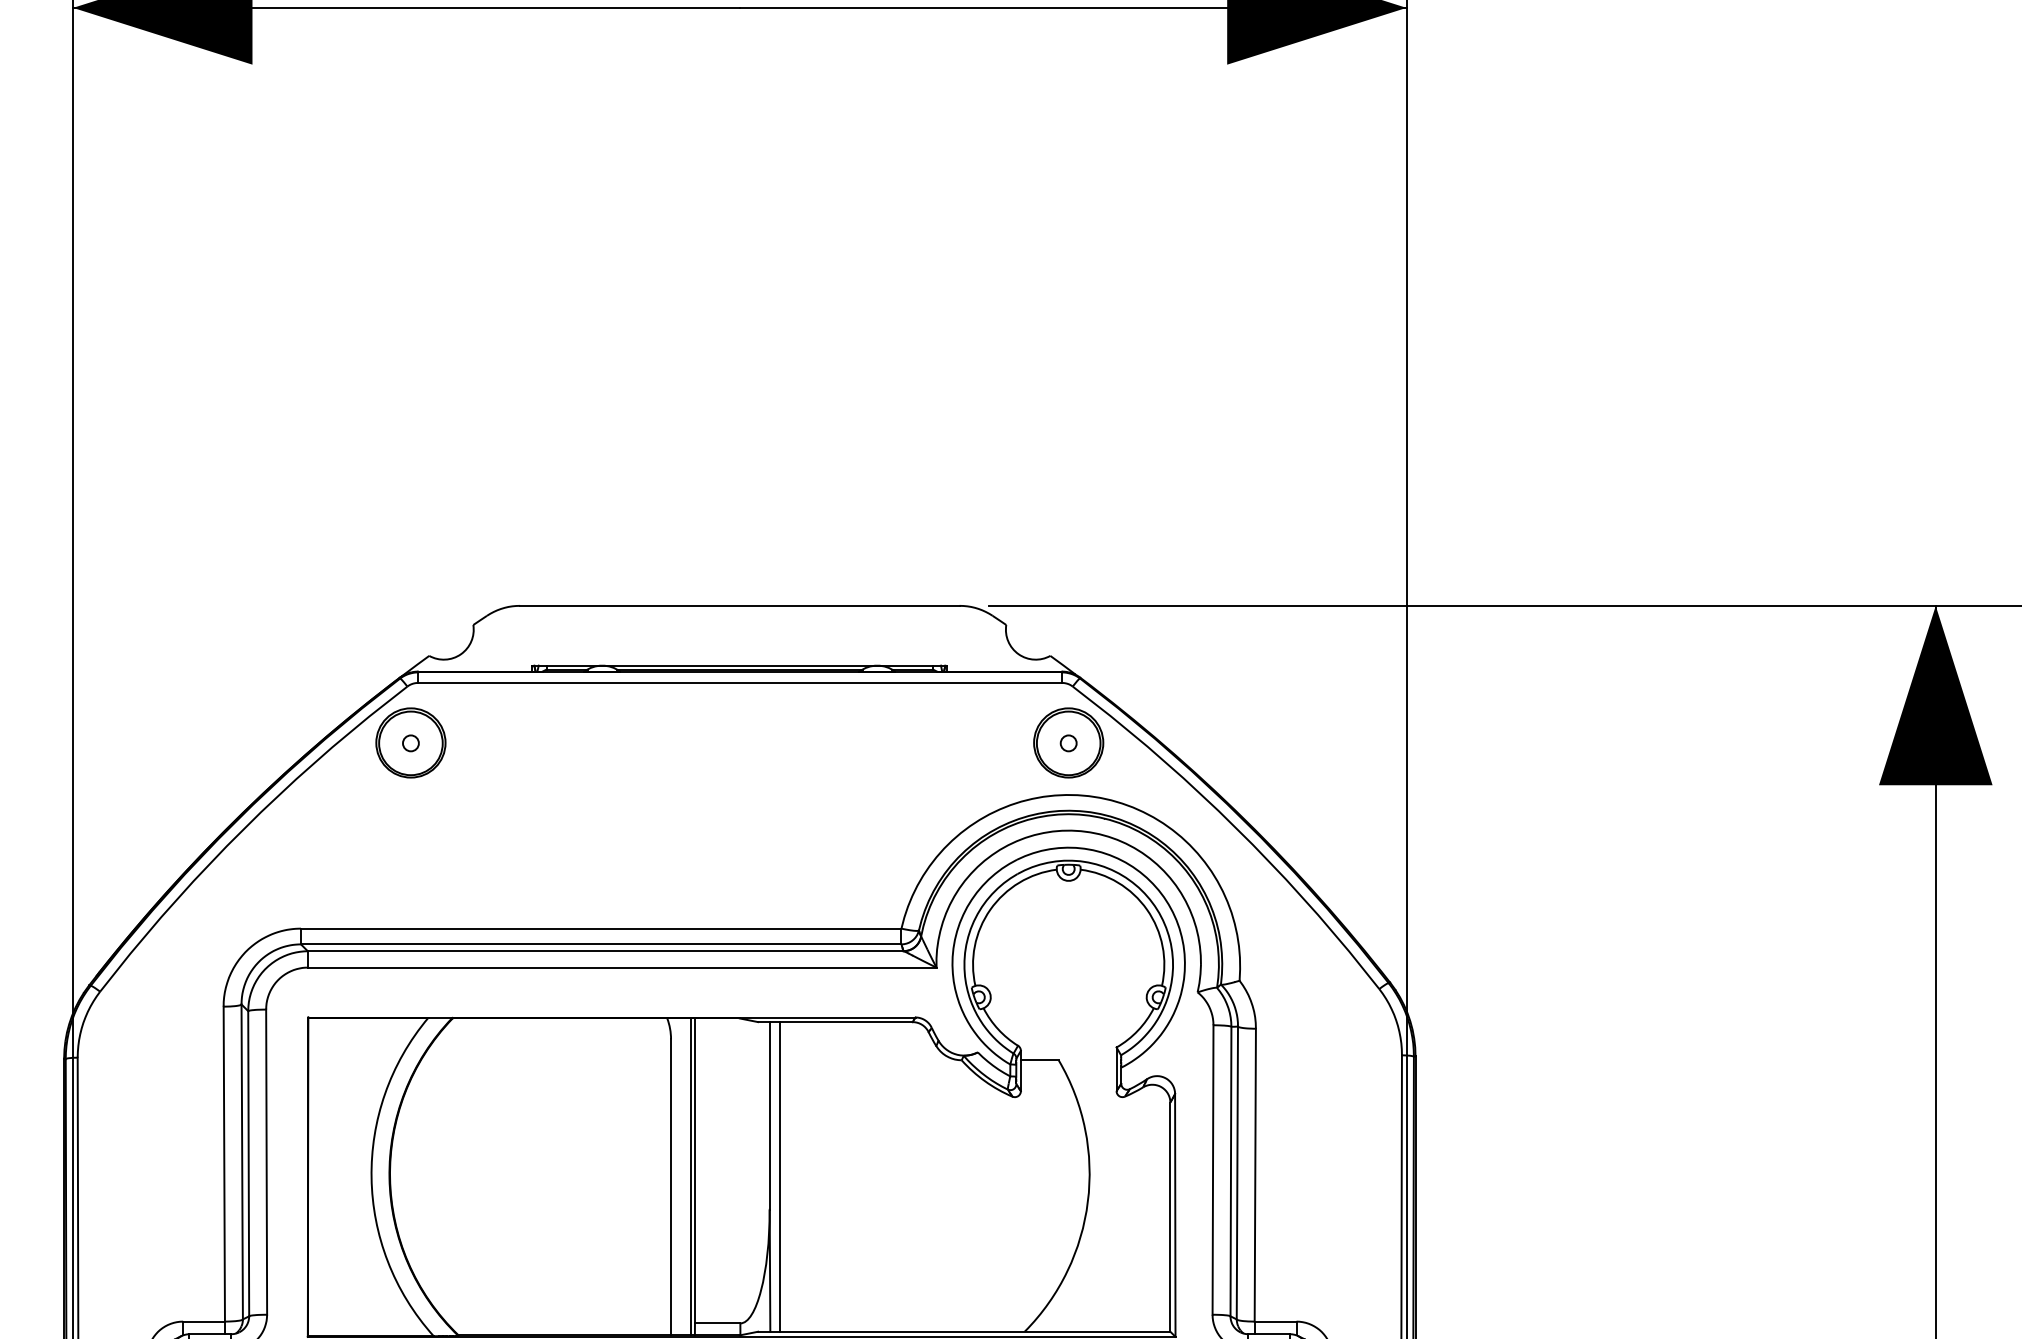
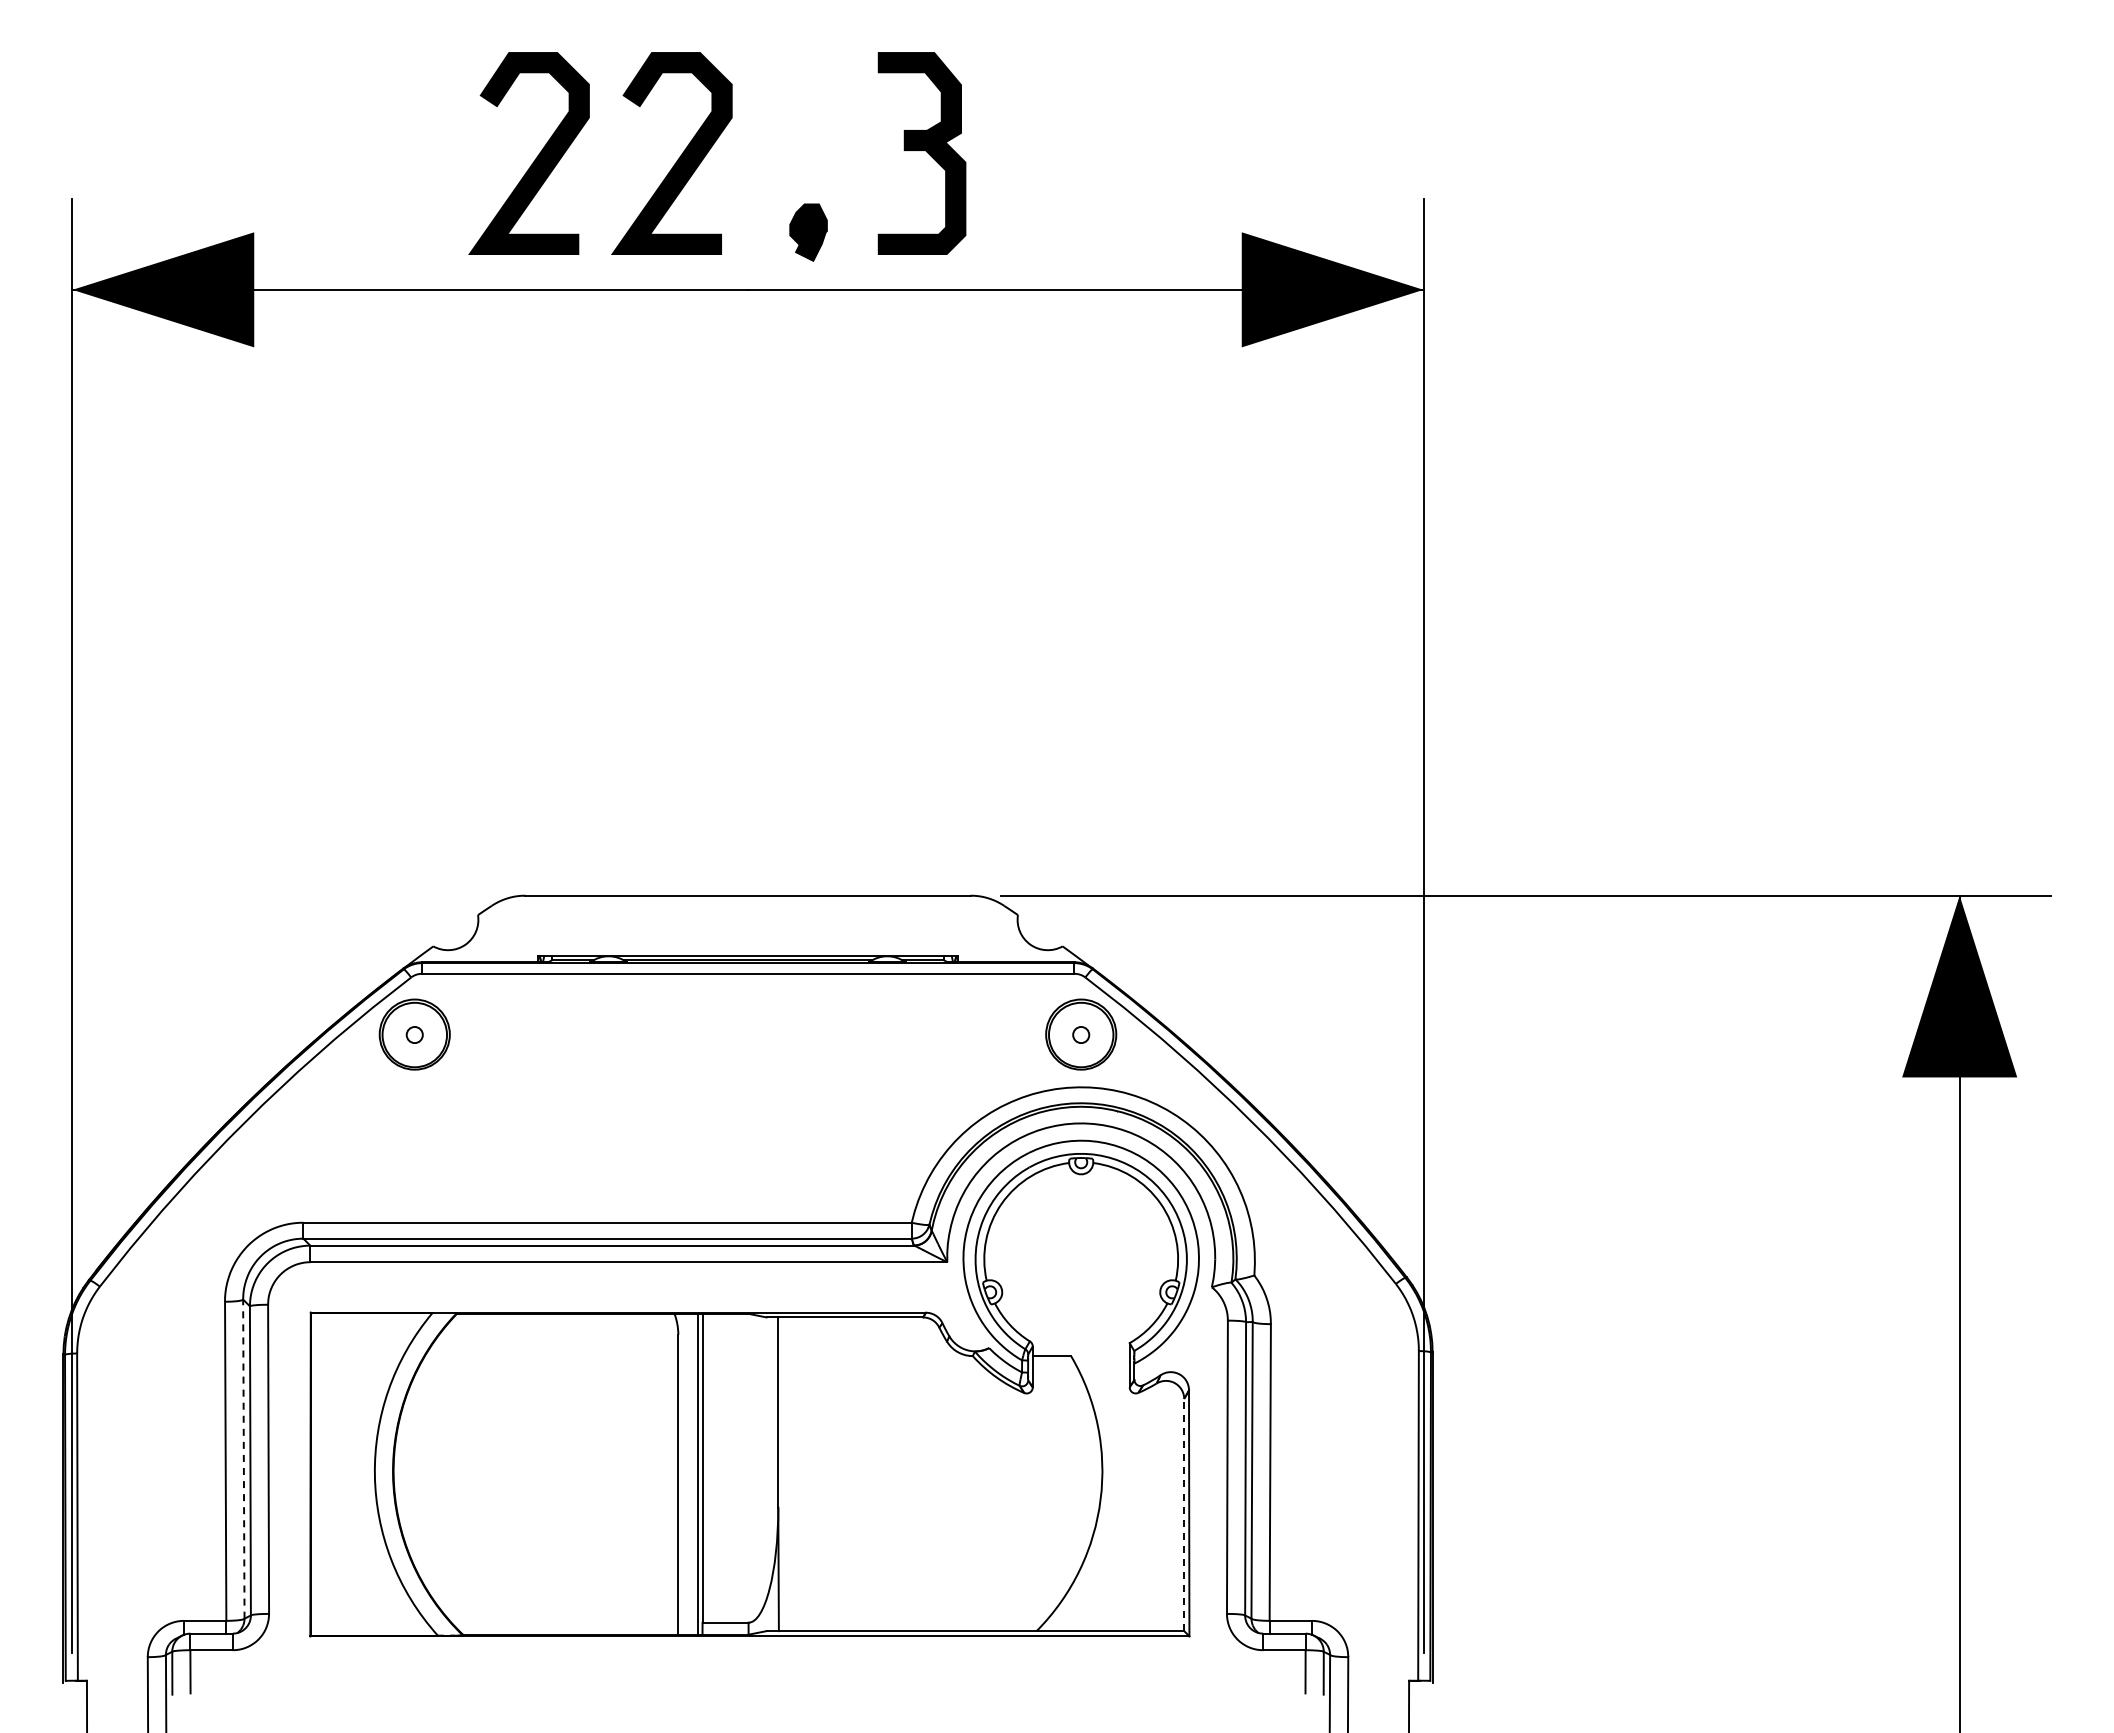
line: (241, 1162) -> (243, 1459), solid -> dashed
line: (780, 1177) -> (789, 1474), removed
line: (1170, 1216) -> (1184, 1514), solid -> dashed

